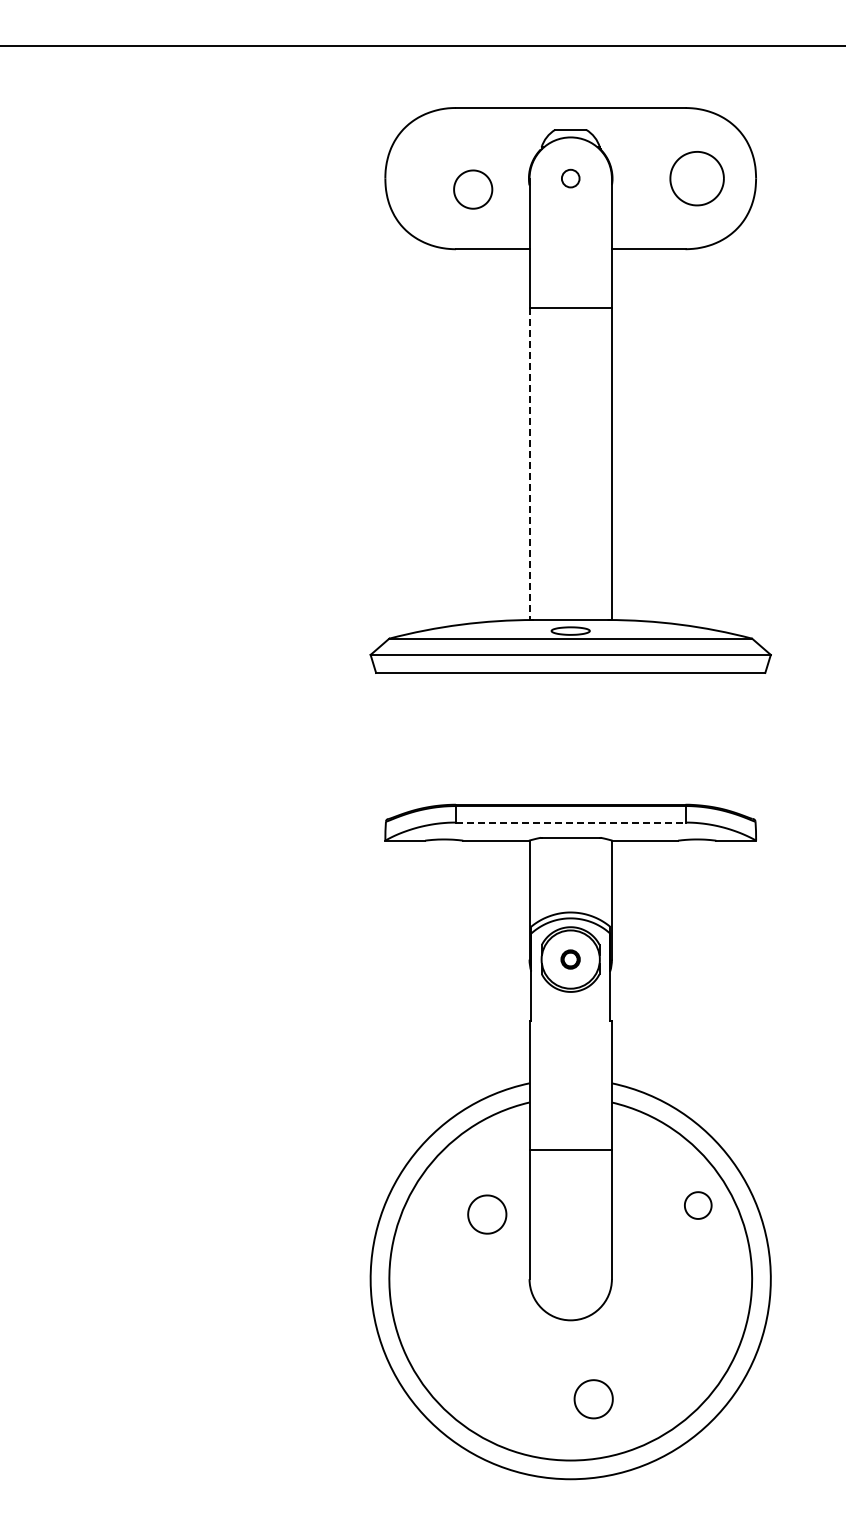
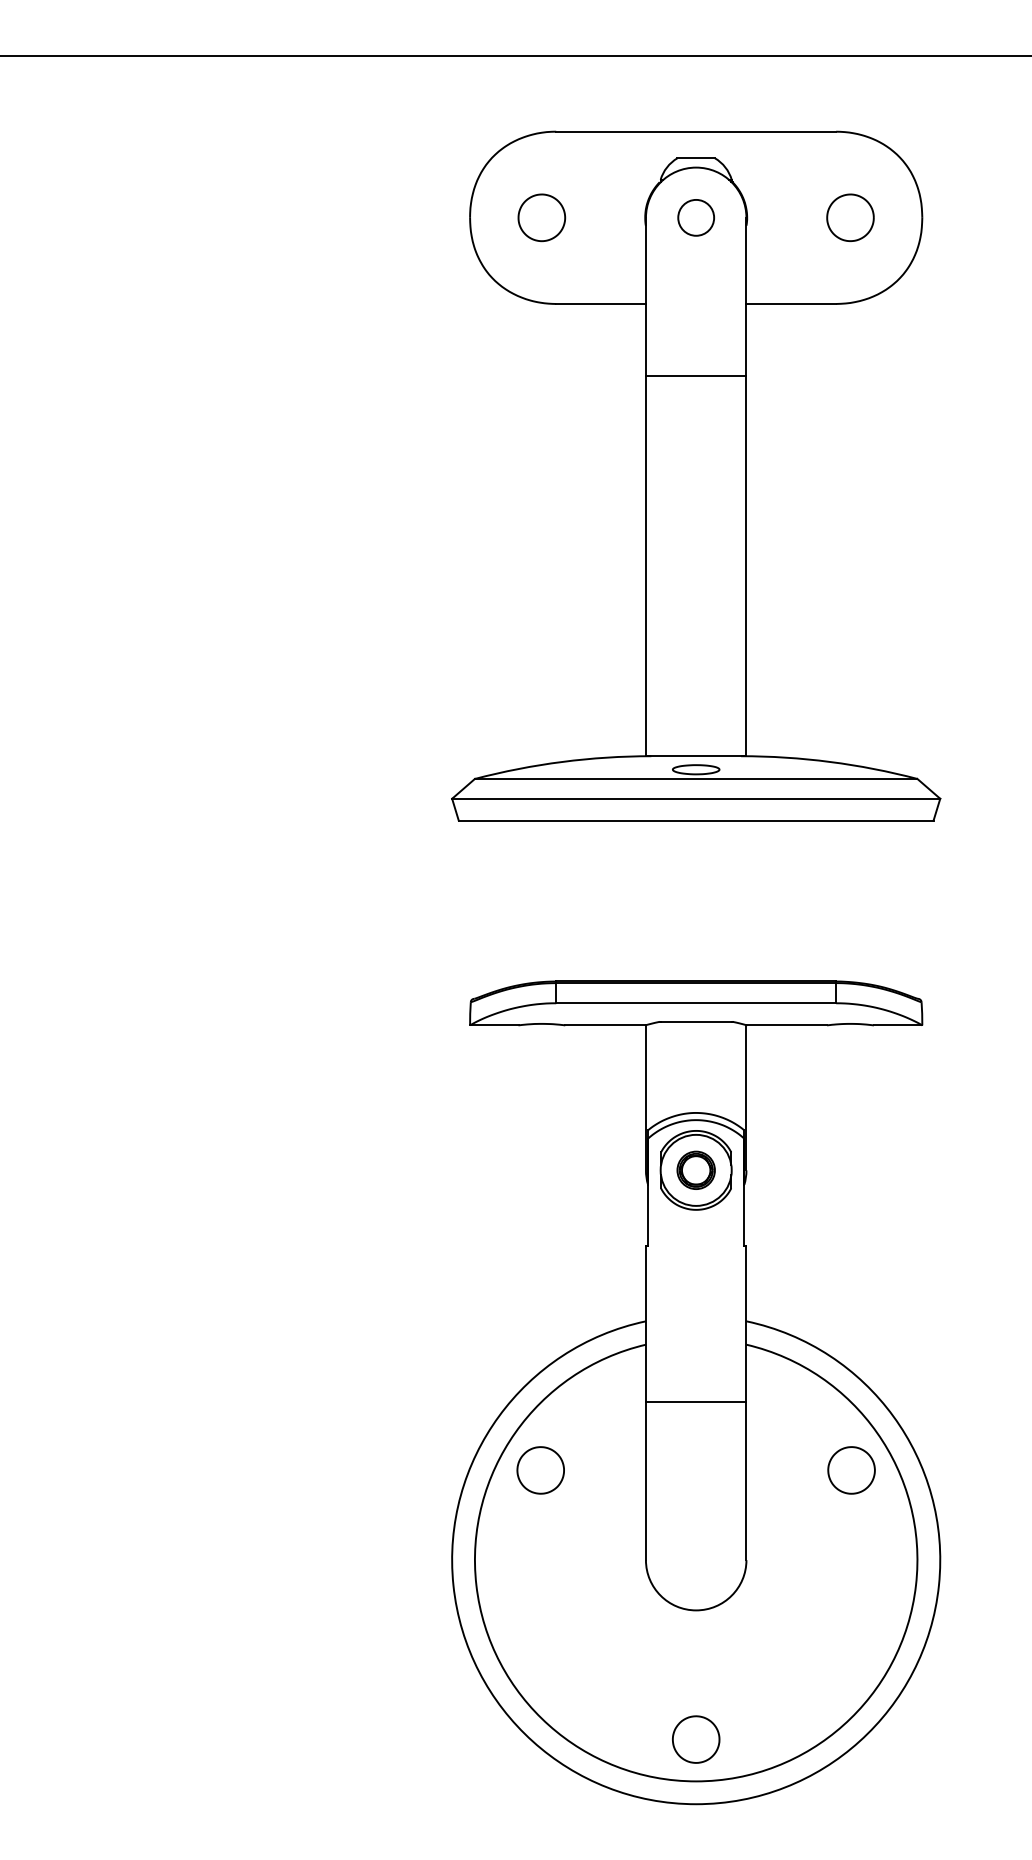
circle: (570, 178) -> (695, 217), size x1.67
part: (697, 178) -> (850, 217), size x0.71
part: (473, 189) -> (542, 217), moved
line: (529, 464) -> (645, 566), dashed -> solid
line: (570, 822) -> (695, 1003), dashed -> solid
part: (570, 959) -> (695, 1170), size x1.67
part: (698, 1205) -> (852, 1470), size x1.43
part: (487, 1214) -> (541, 1470), moved
part: (593, 1399) -> (695, 1739), moved

